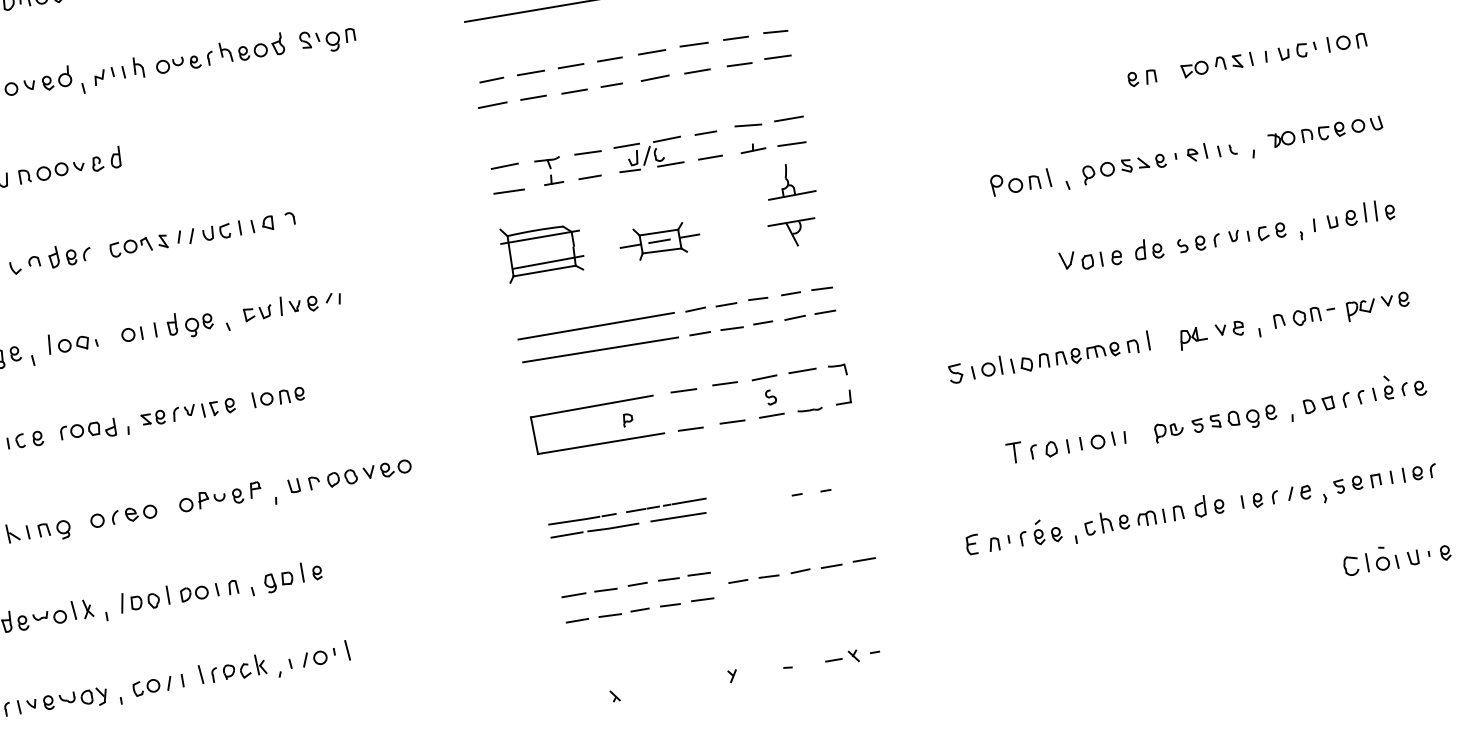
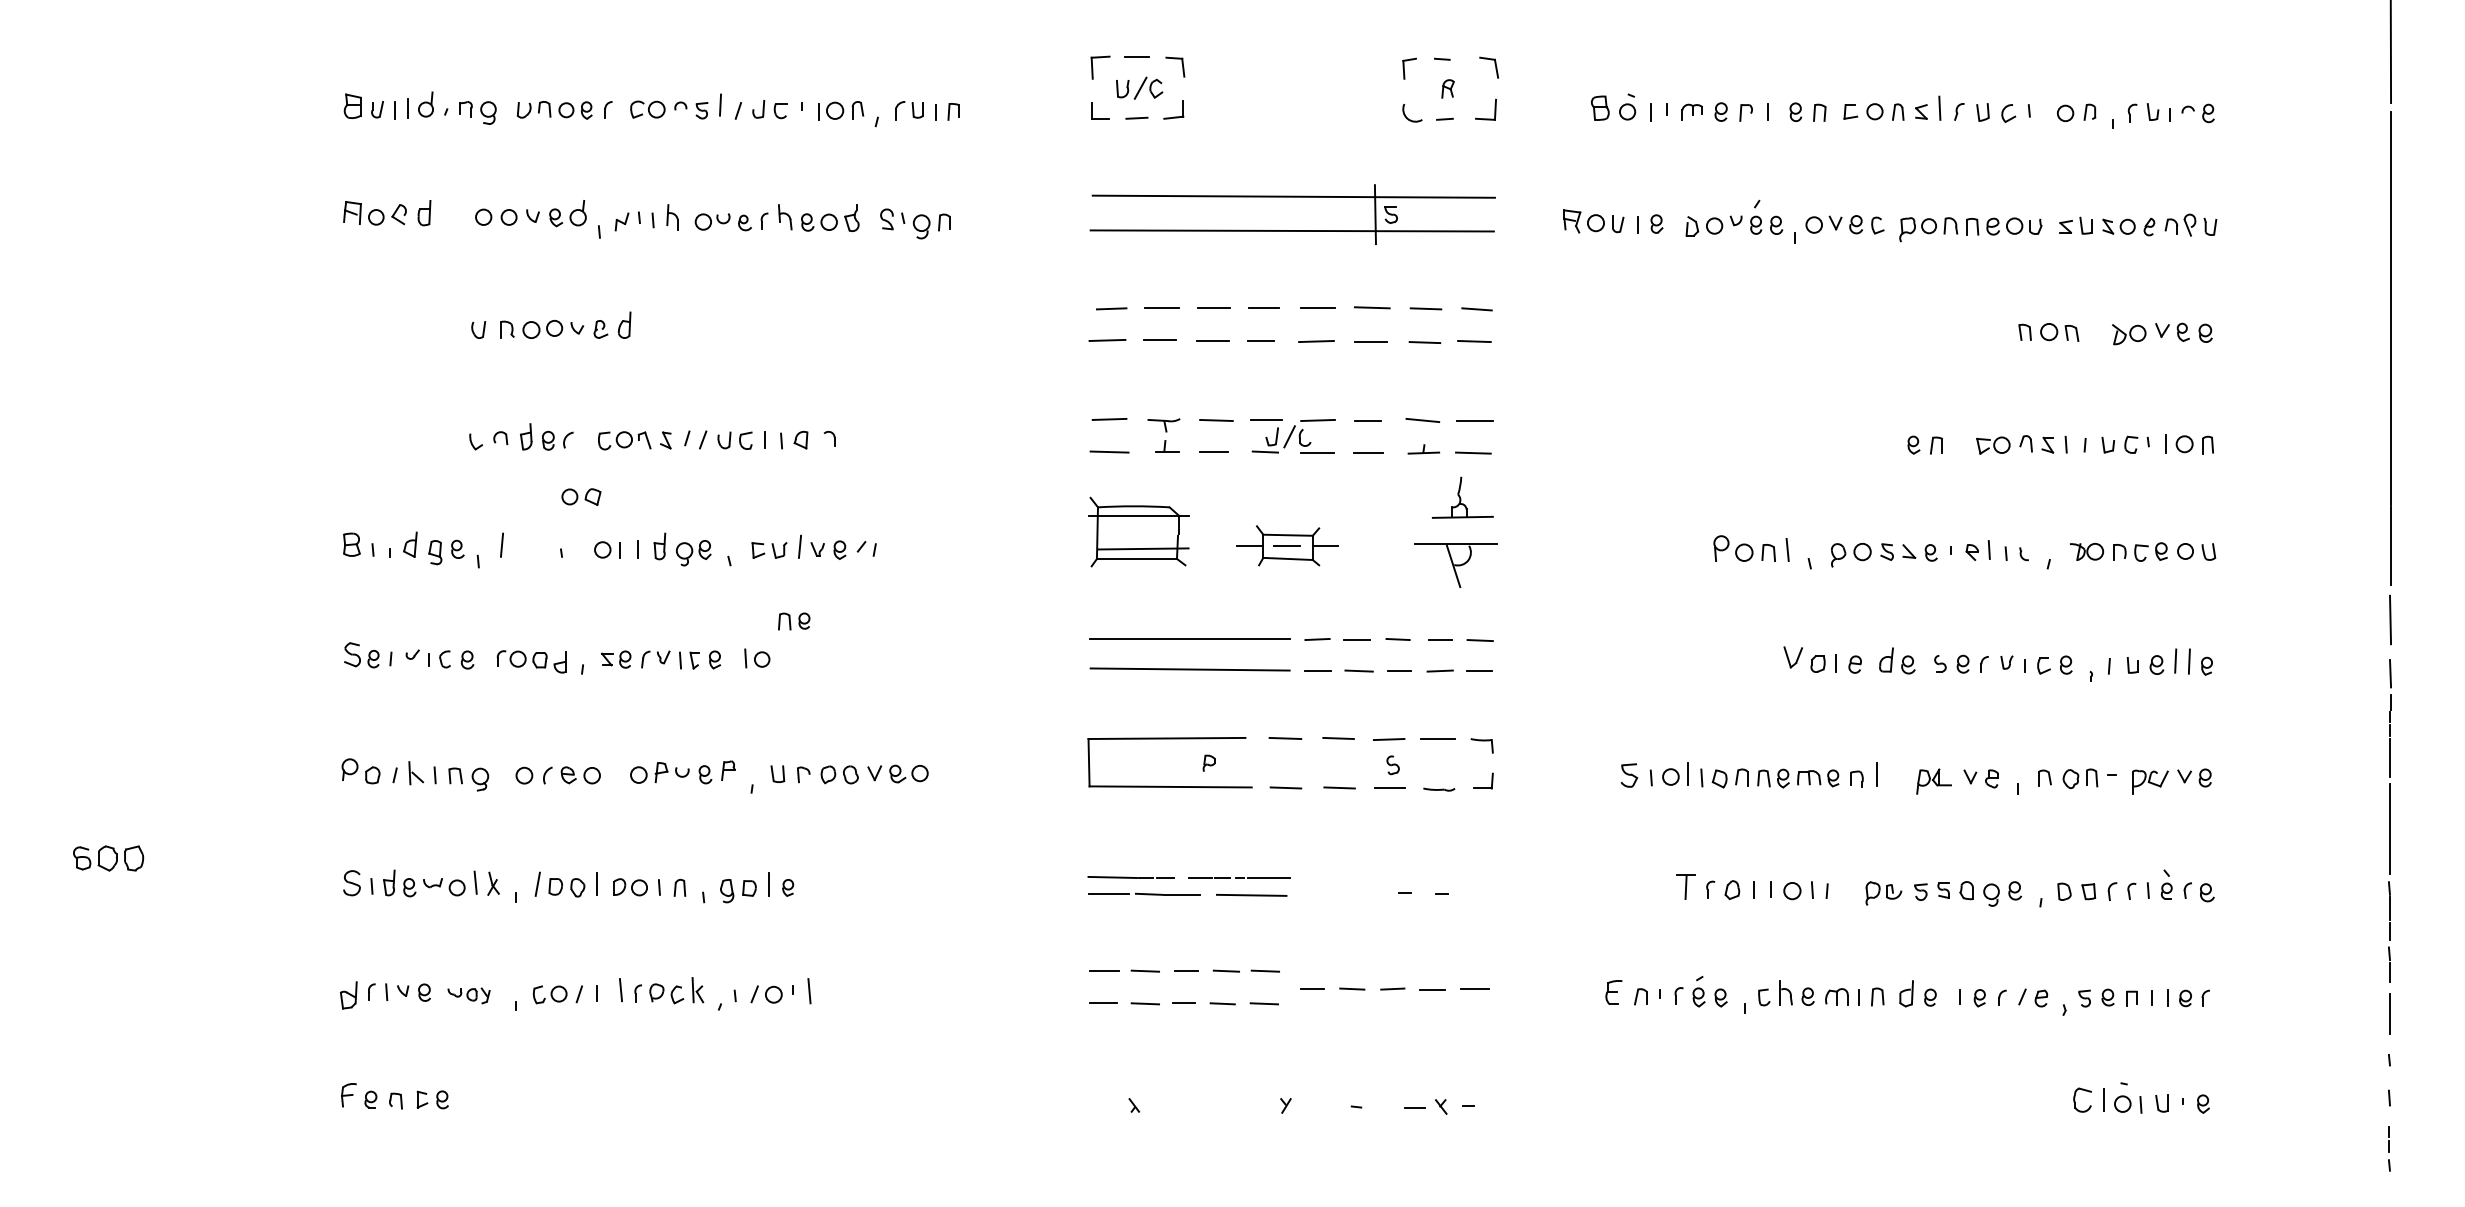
part: (793, 233) -> (1456, 565), size x1.4
part: (73, 343) -> (581, 496), moved
part: (292, 395) -> (794, 621), moved
part: (83, 698) -> (468, 995), size x0.7

